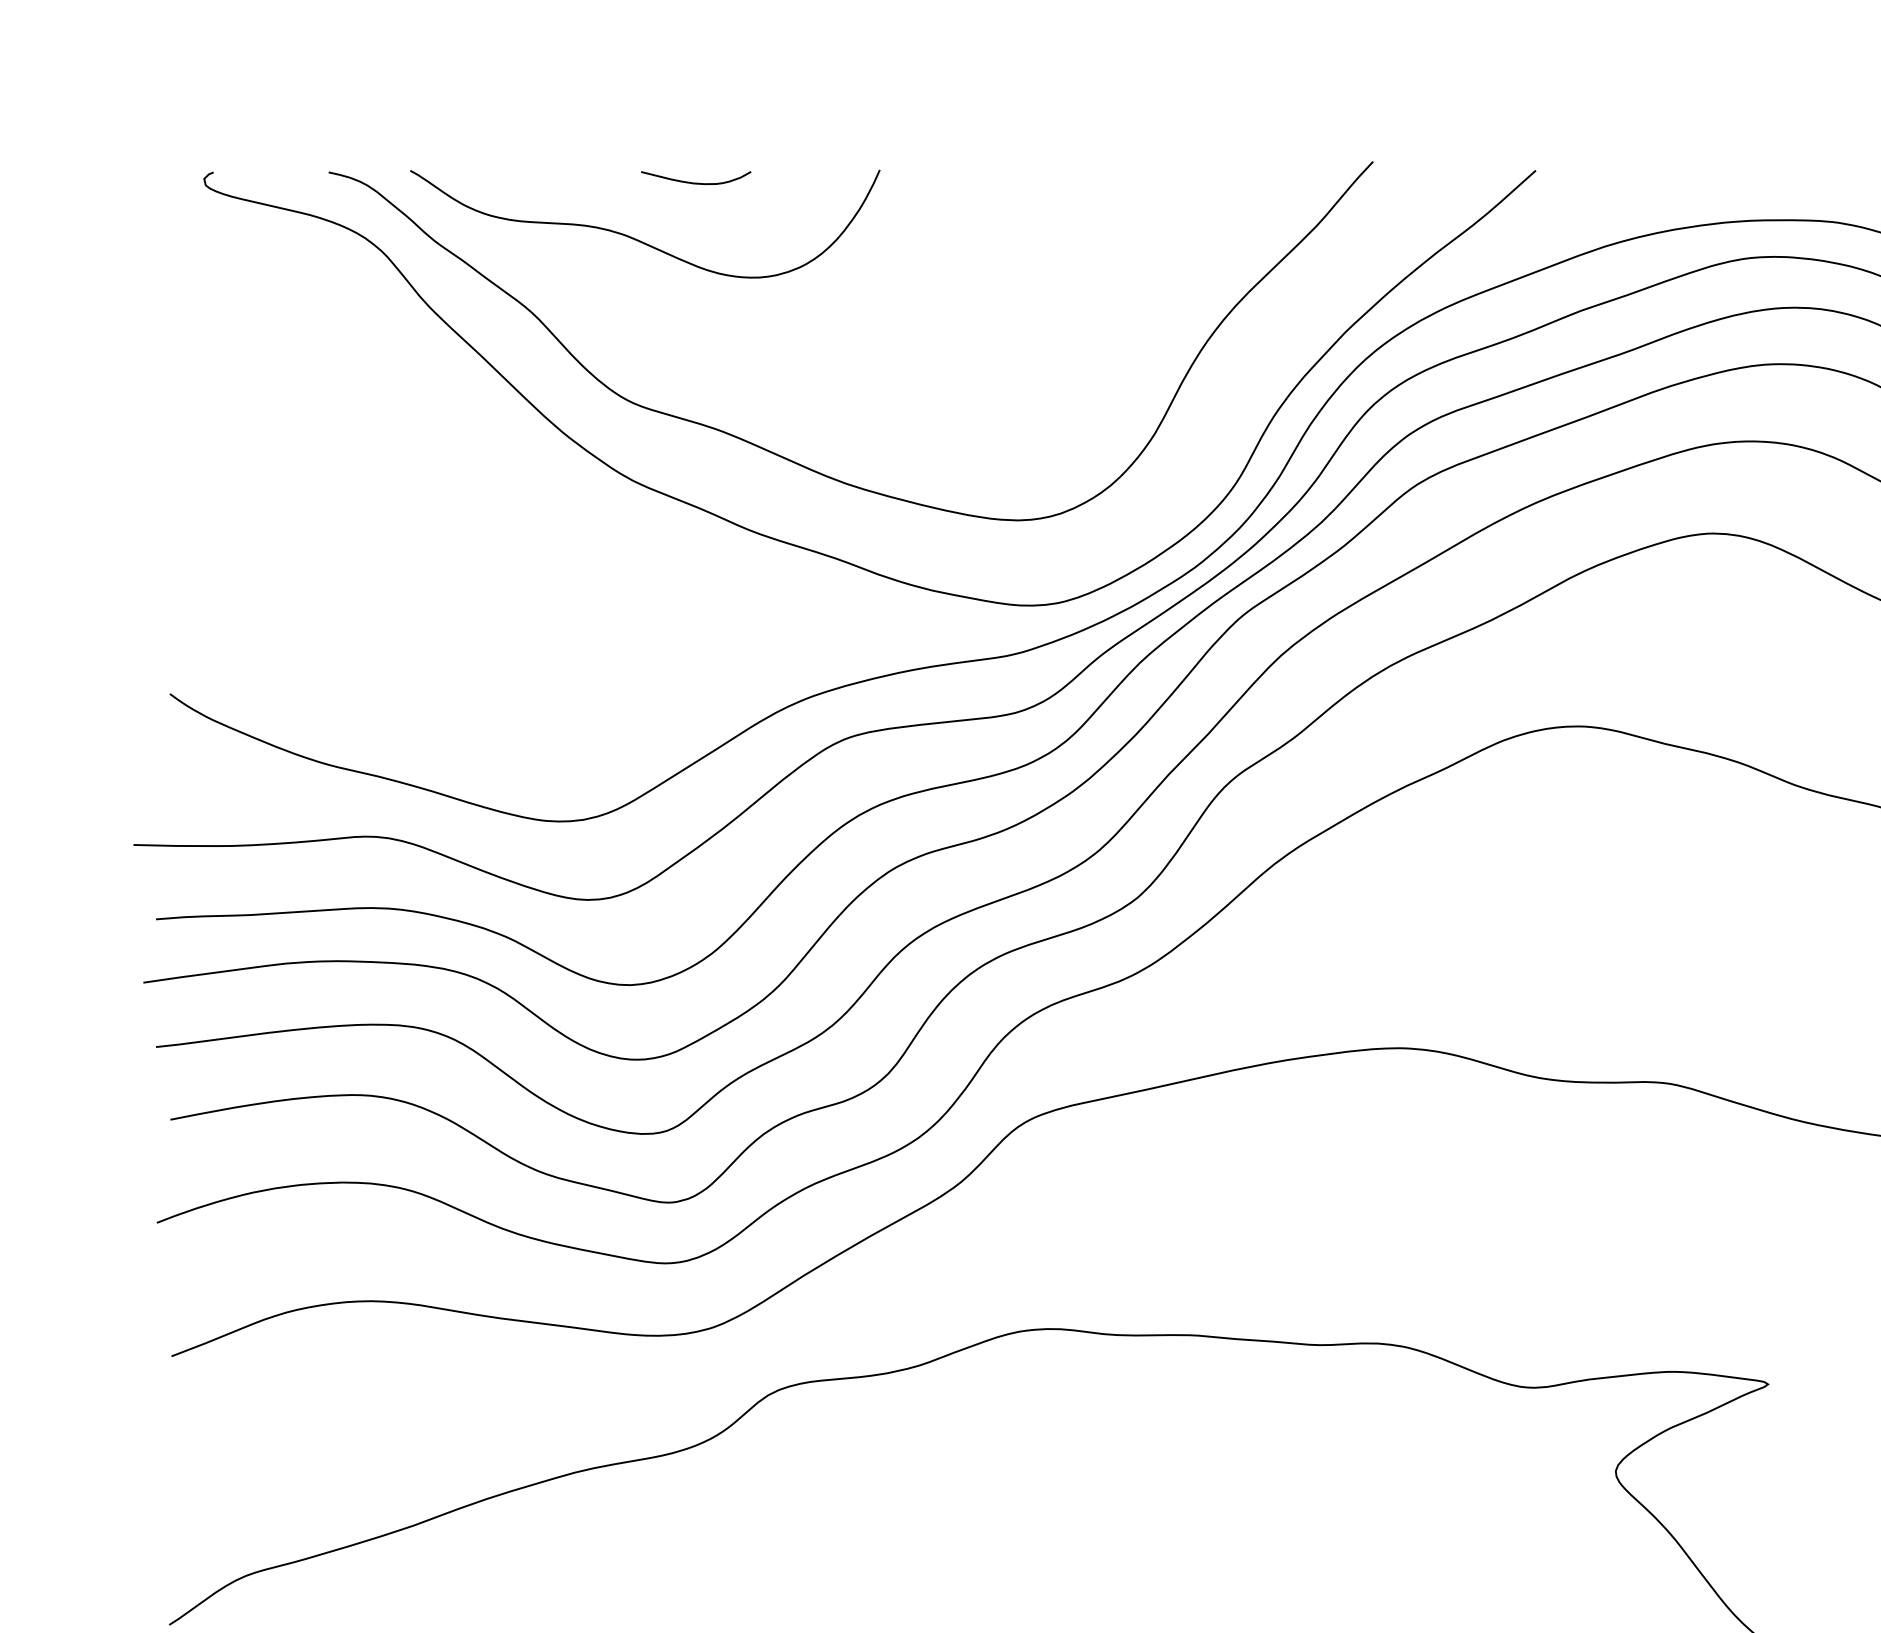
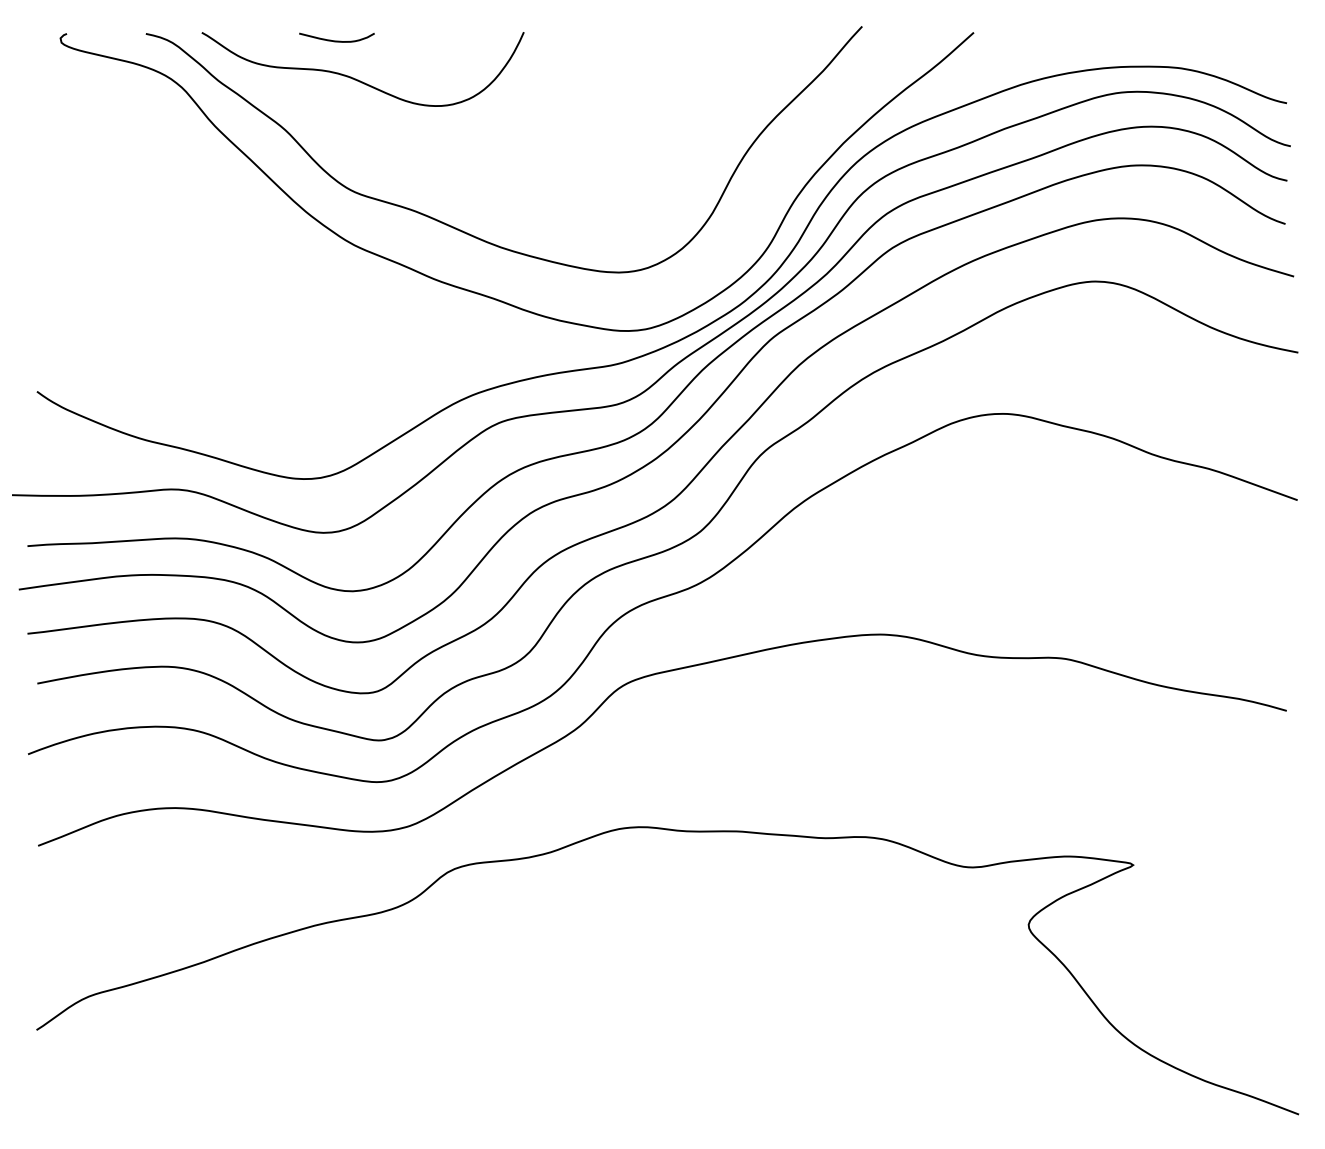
curve: (695, 182) -> (336, 40), moved

